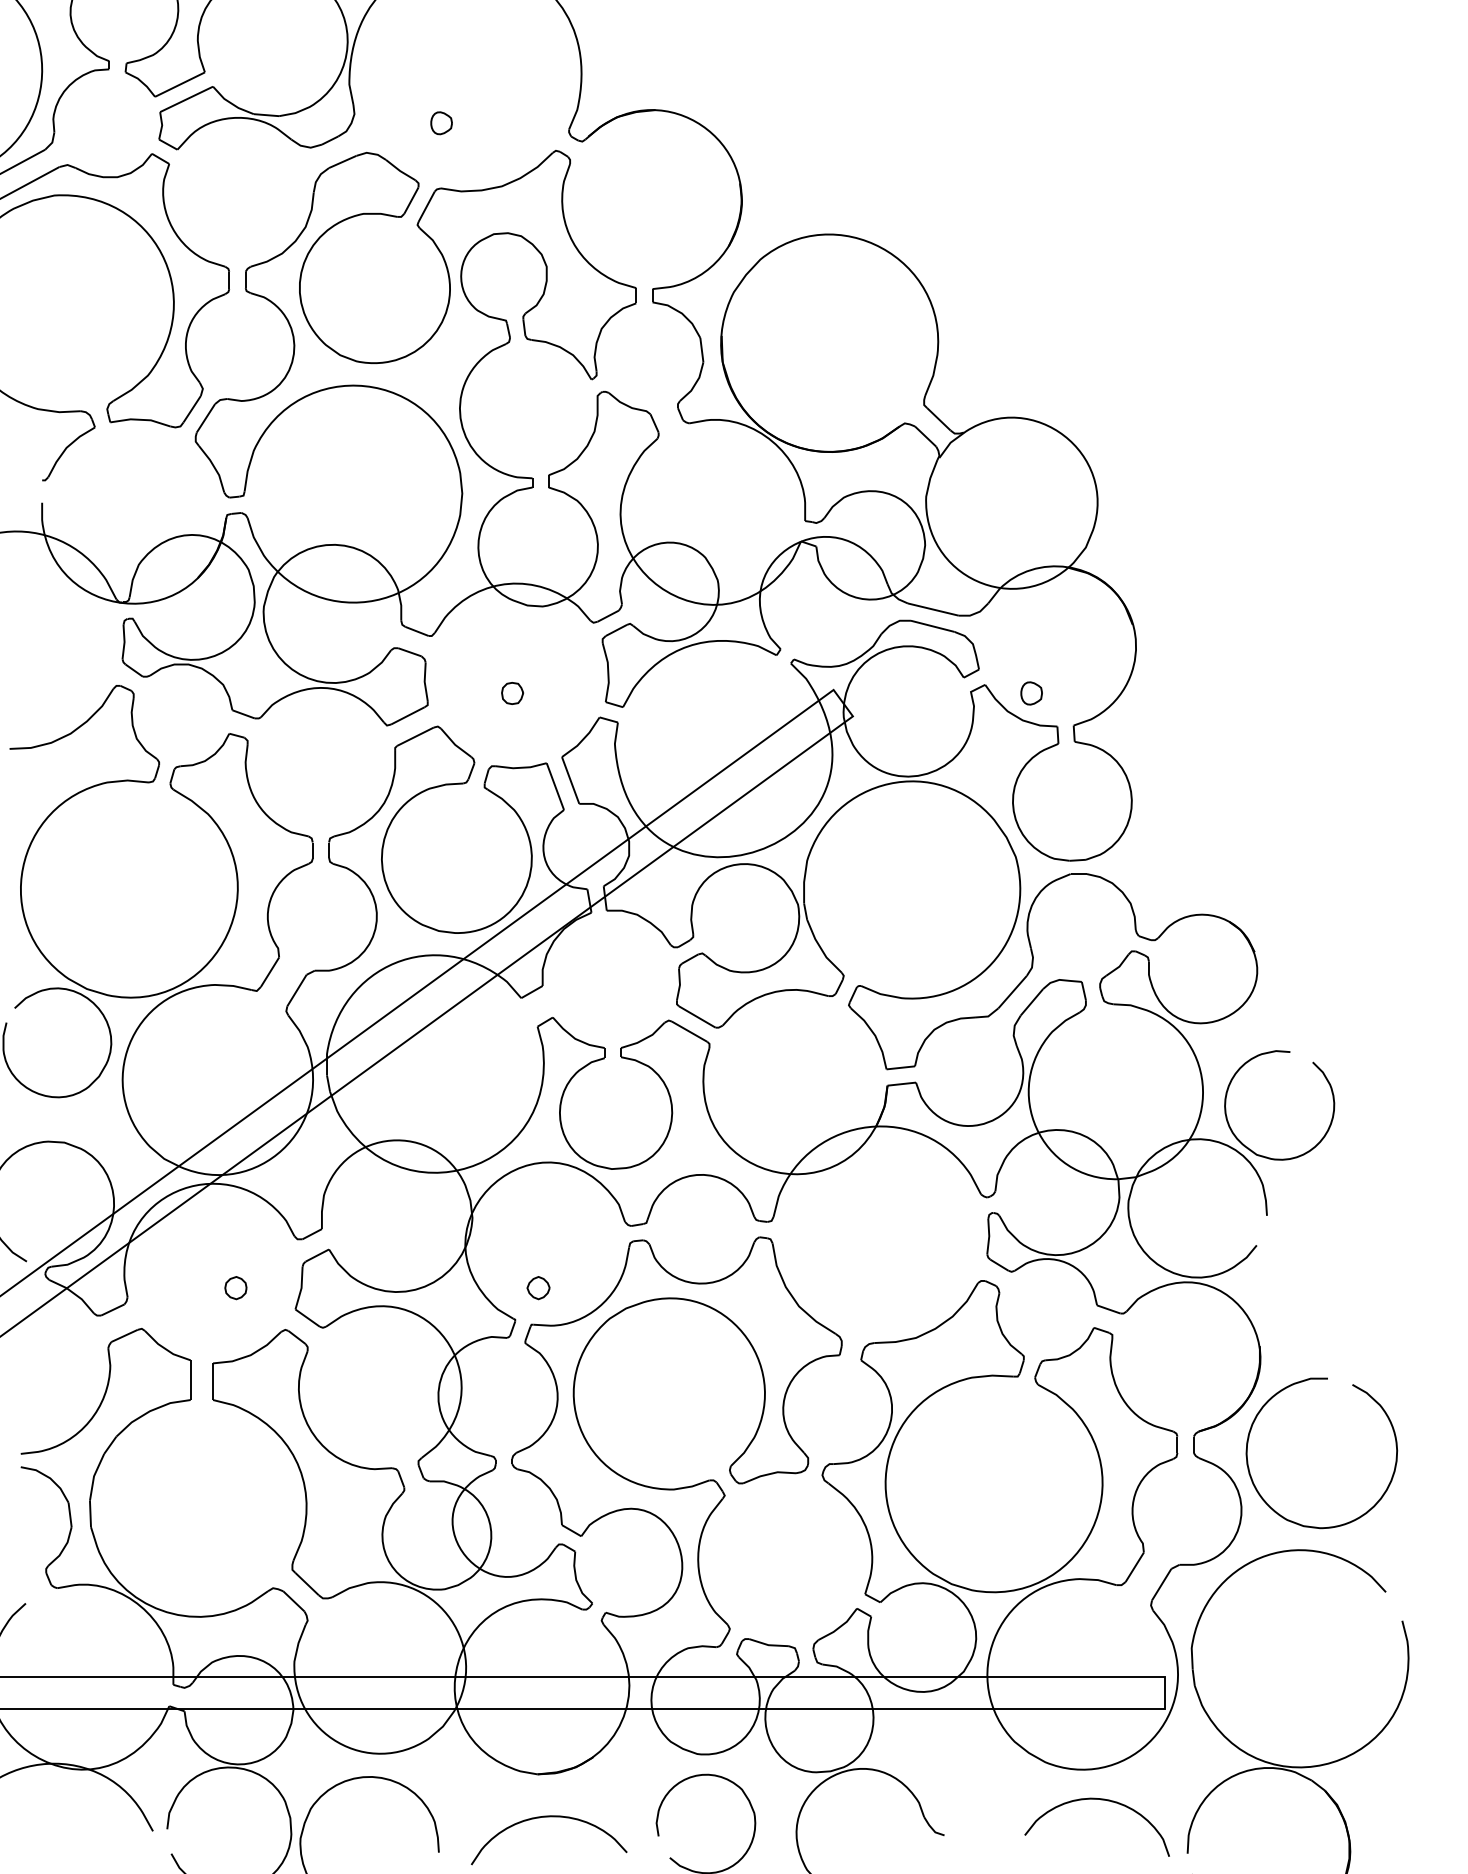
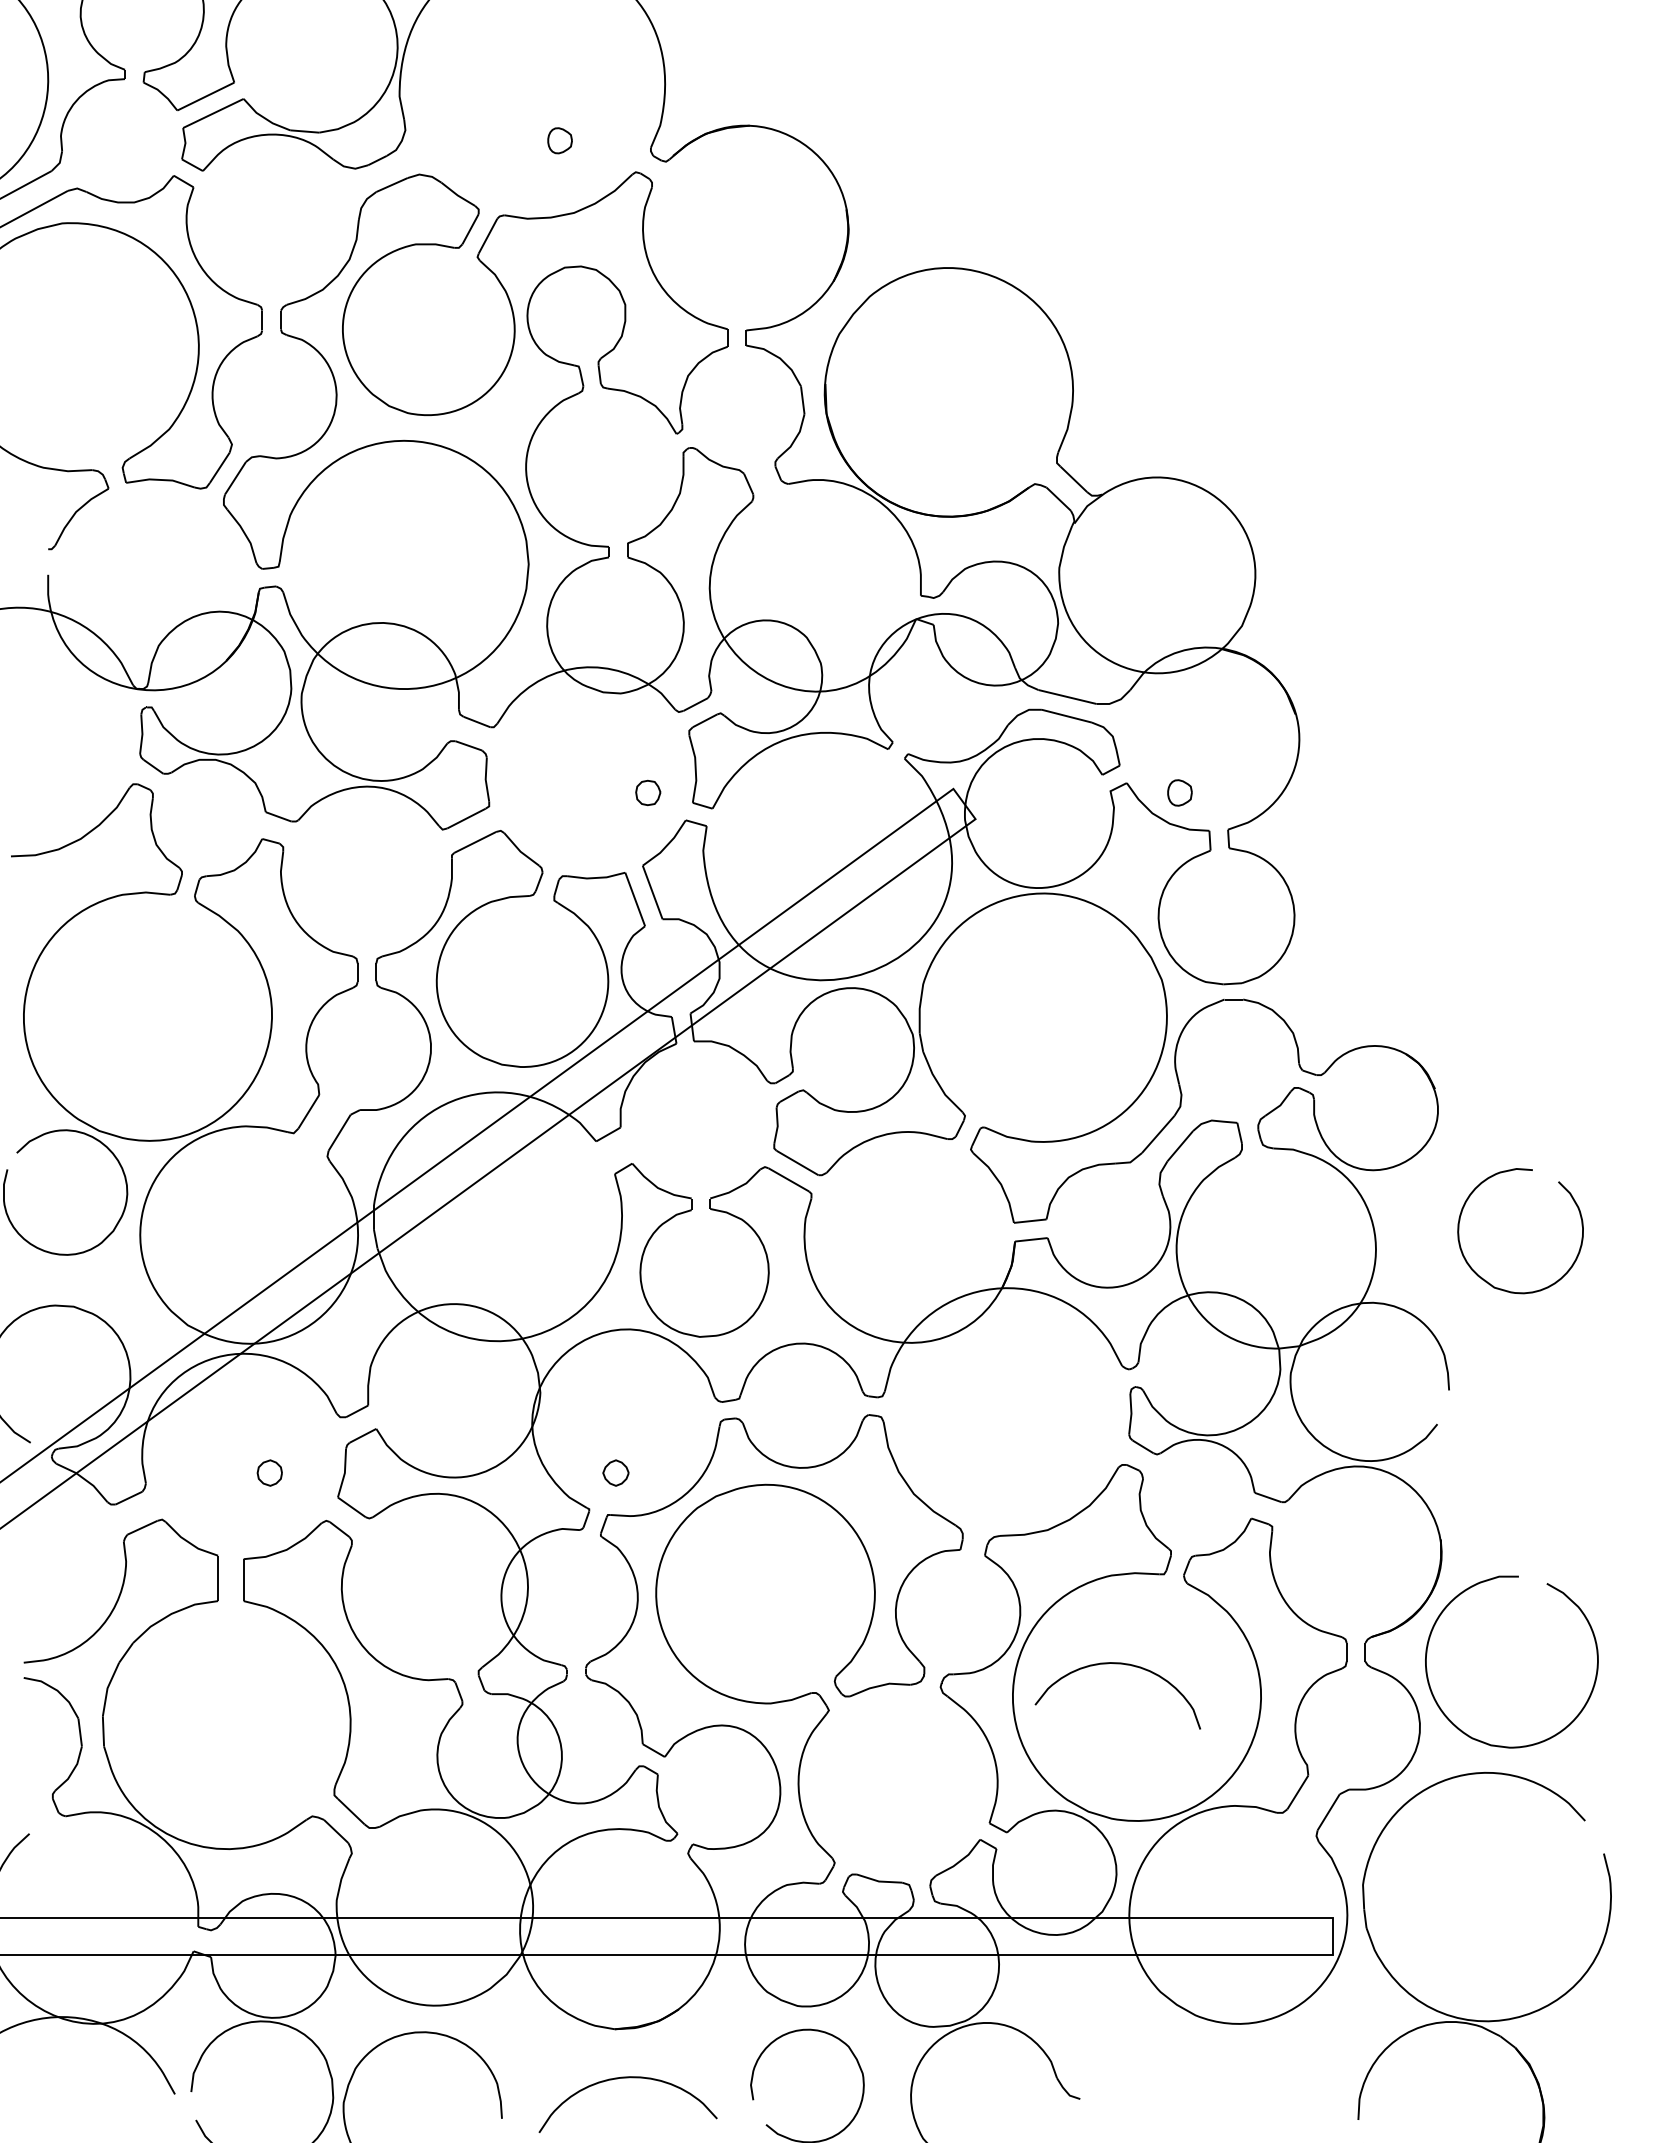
part: (441, 123) -> (559, 140), moved
part: (512, 693) -> (648, 792), moved
curve: (1248, 1147) -> (1485, 1279), moved
curve: (1096, 1799) -> (1117, 1664), moved

